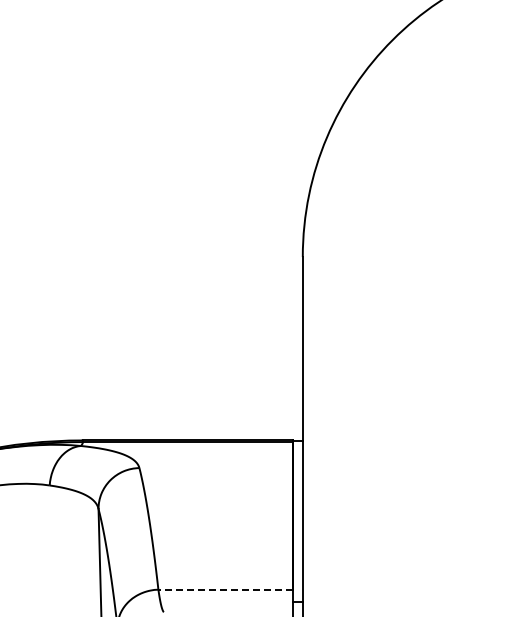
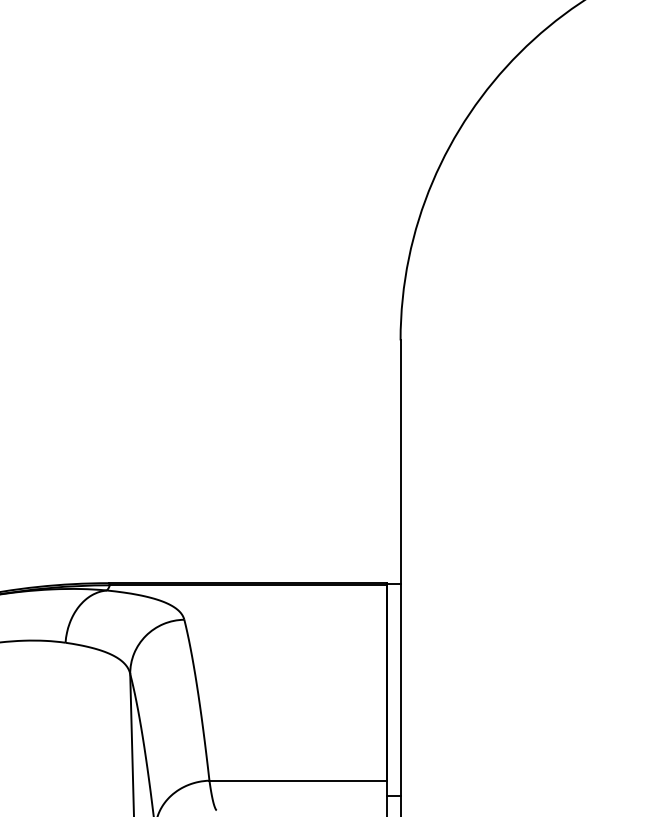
line: (225, 589) -> (298, 780), dashed -> solid

